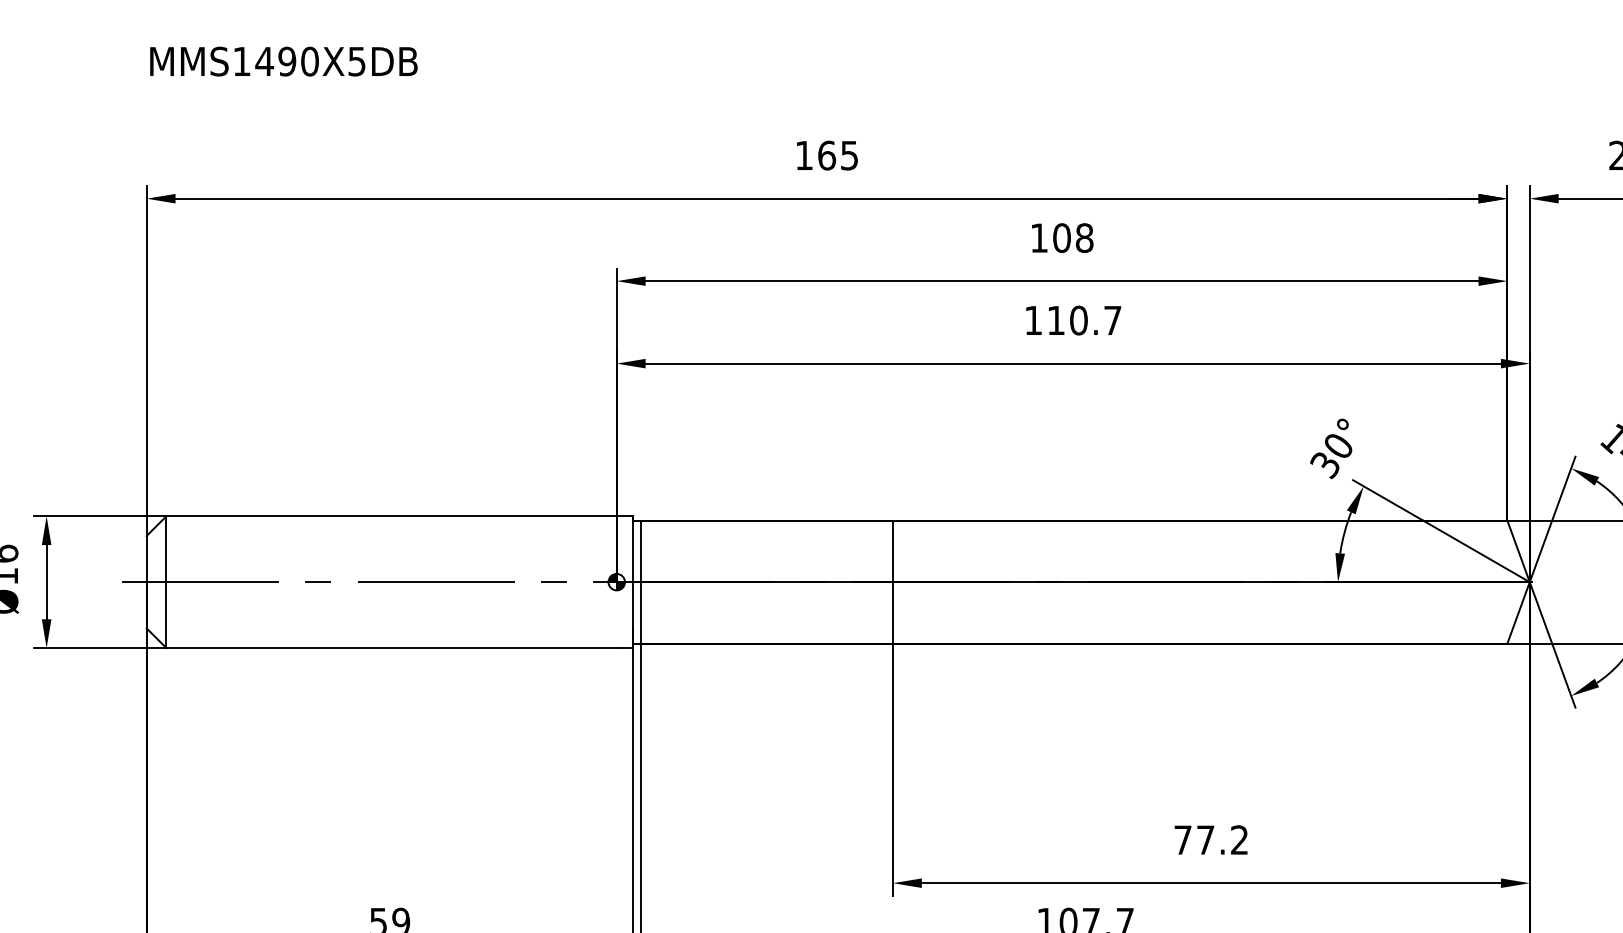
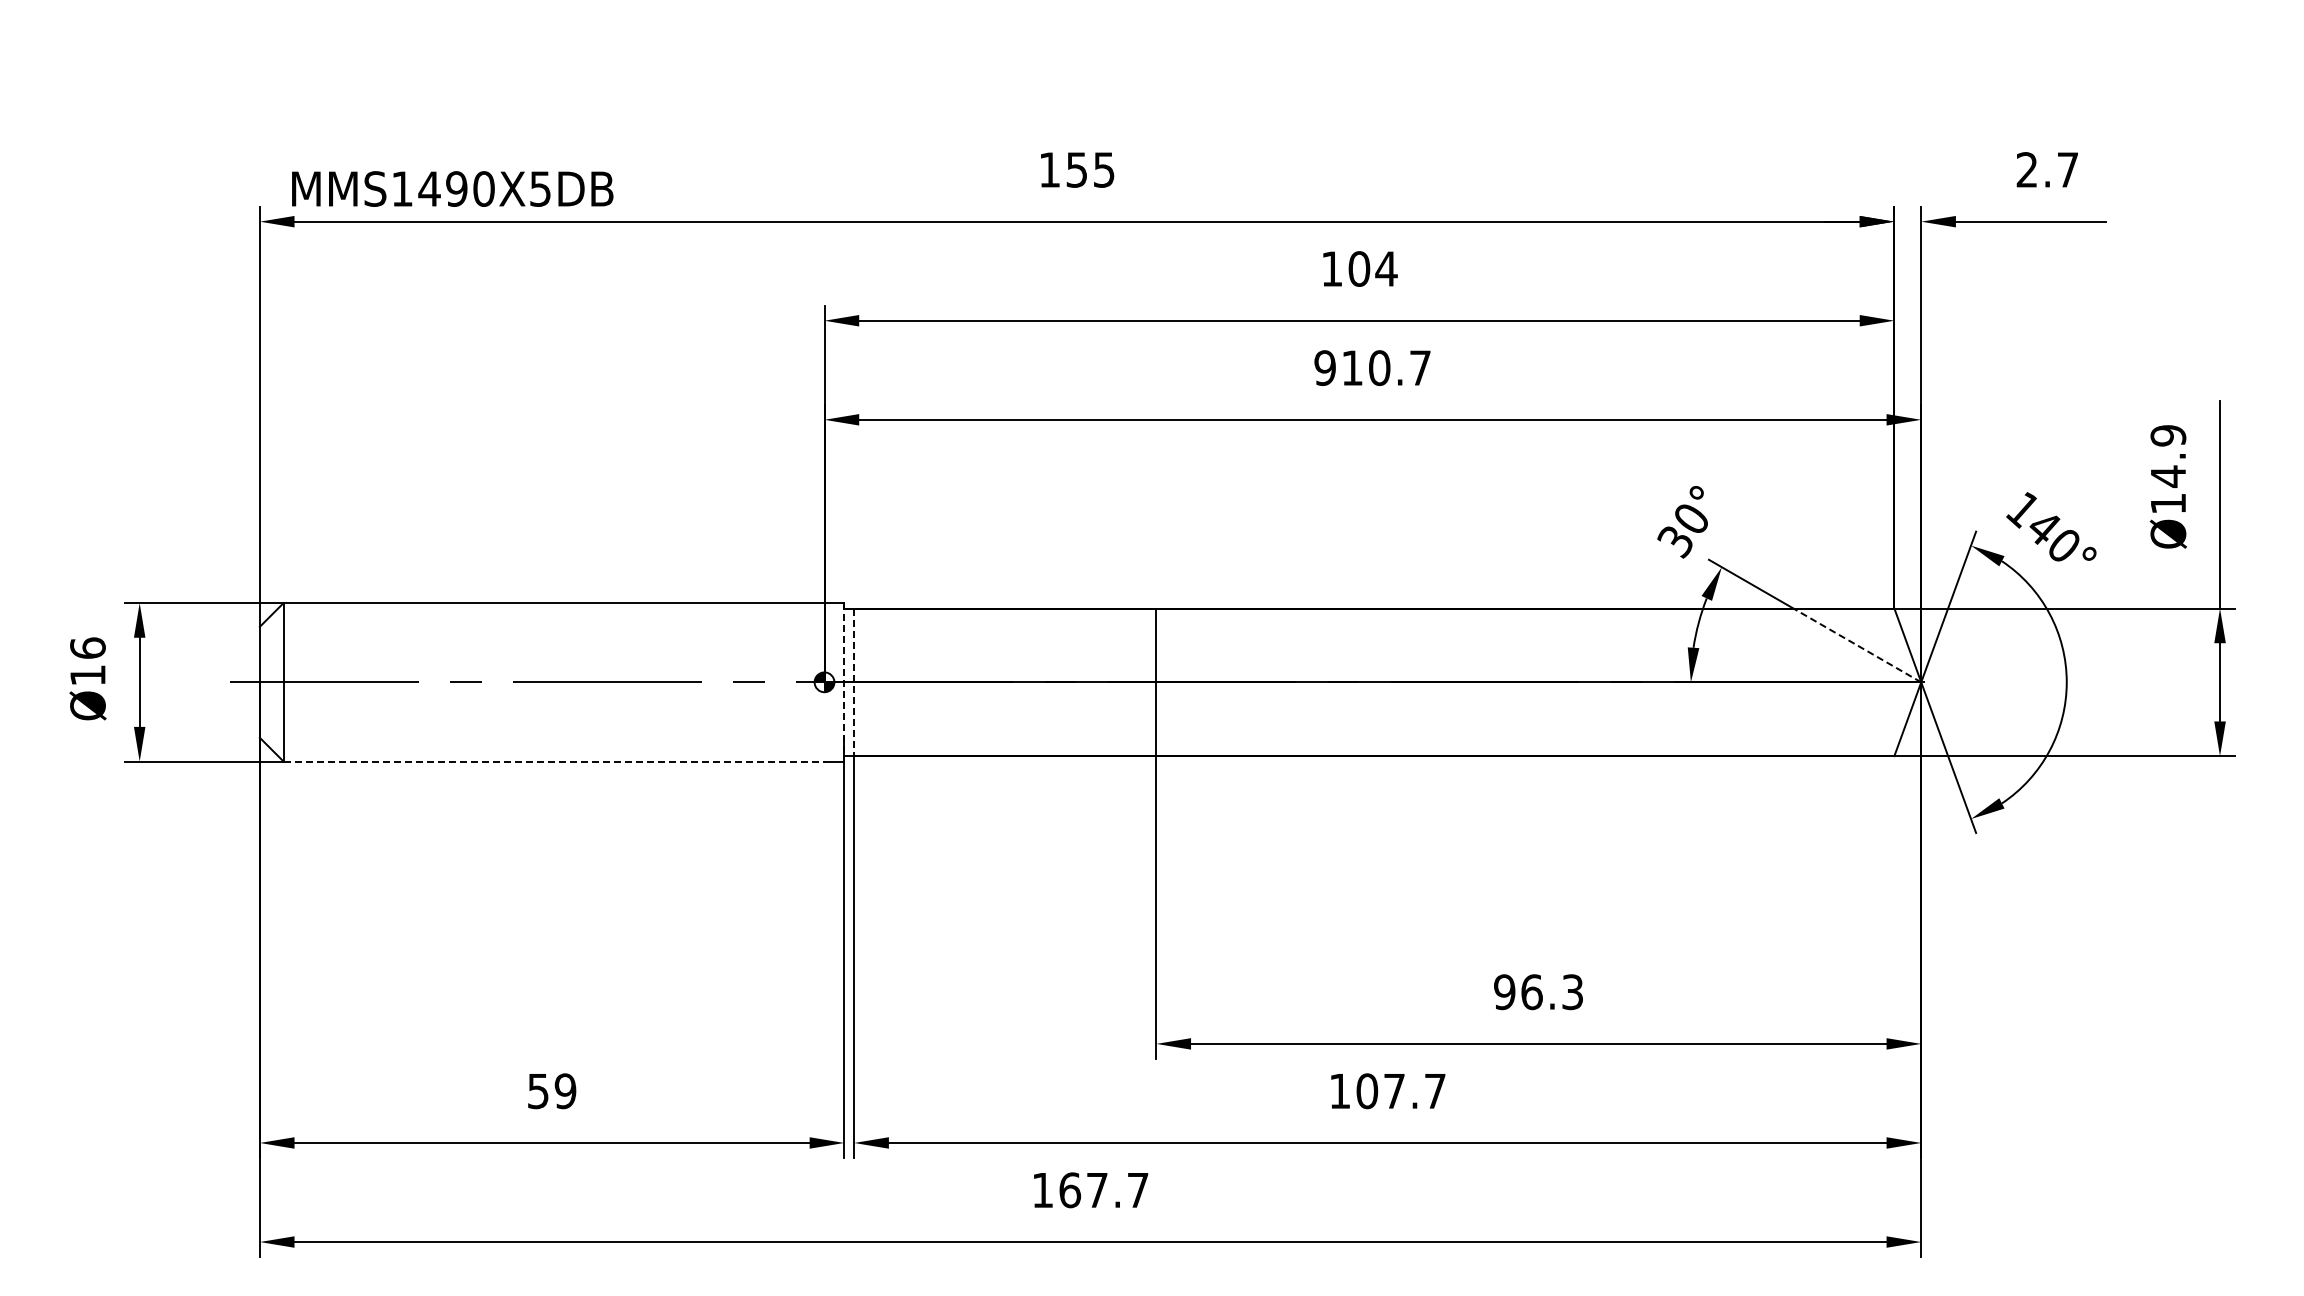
text: (283, 61) -> (452, 188), moved
text: (826, 155) -> (1076, 169), 165 -> 155
text: (1084, 237) -> (1386, 268), 108 -> 104
text: (1032, 320) -> (1324, 367), 110.7 -> 910.7
line: (1476, 551) -> (1857, 645), solid -> dashed
line: (633, 582) -> (844, 682), solid -> dashed
line: (641, 582) -> (854, 682), solid -> dashed
line: (391, 648) -> (554, 761), solid -> dashed
text: (1211, 840) -> (1538, 992), 77.2 -> 96.3

